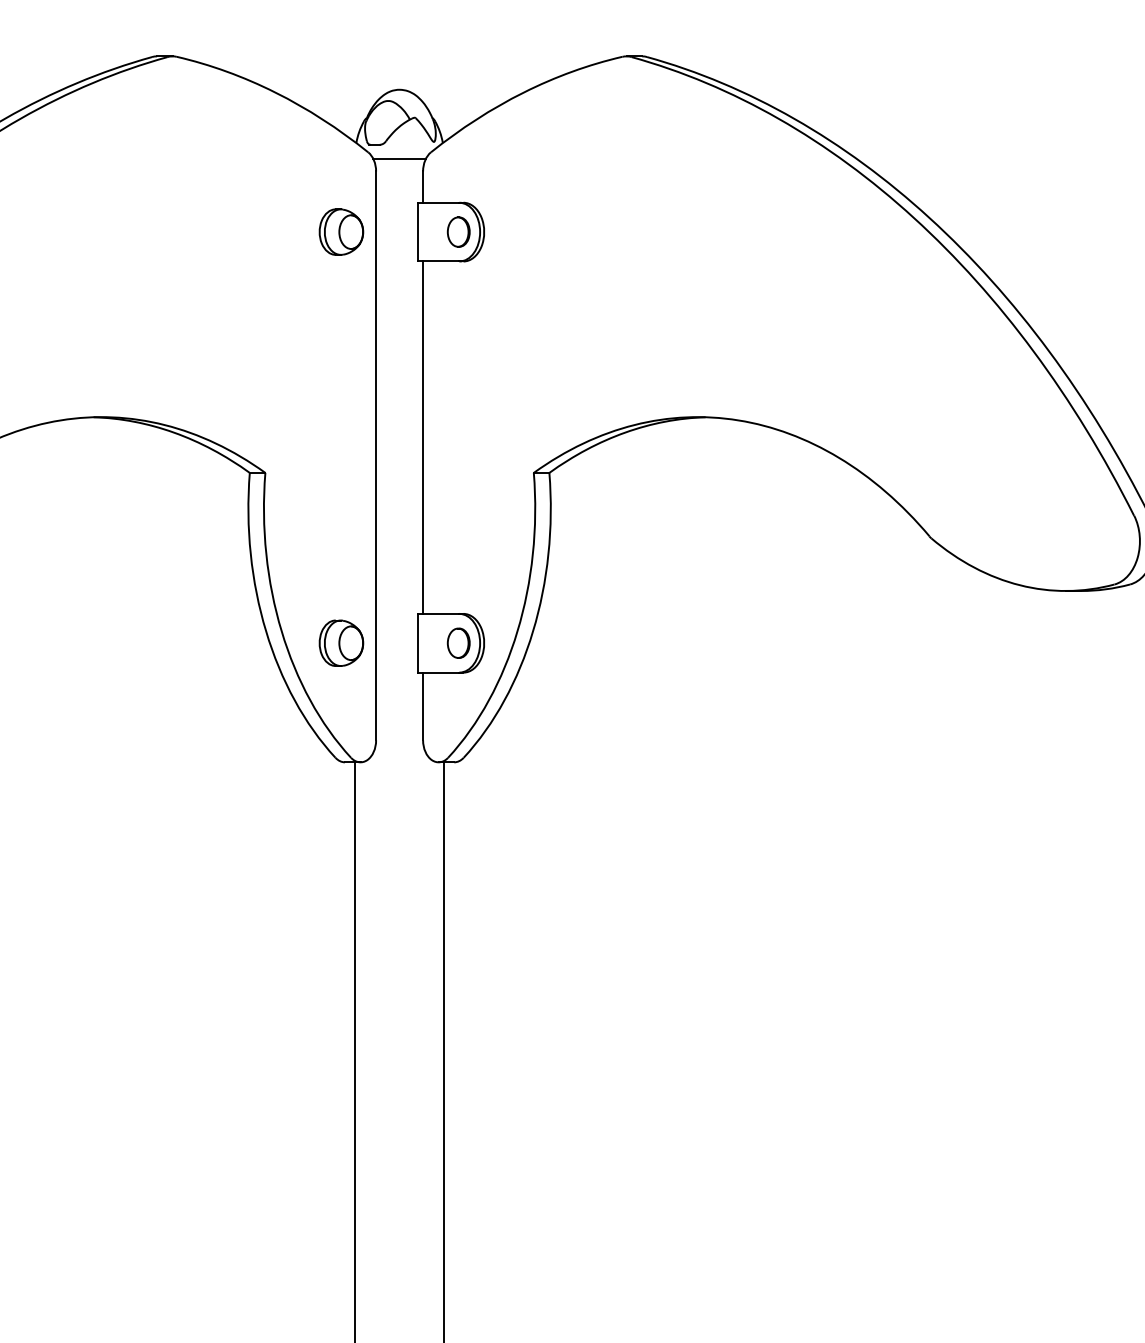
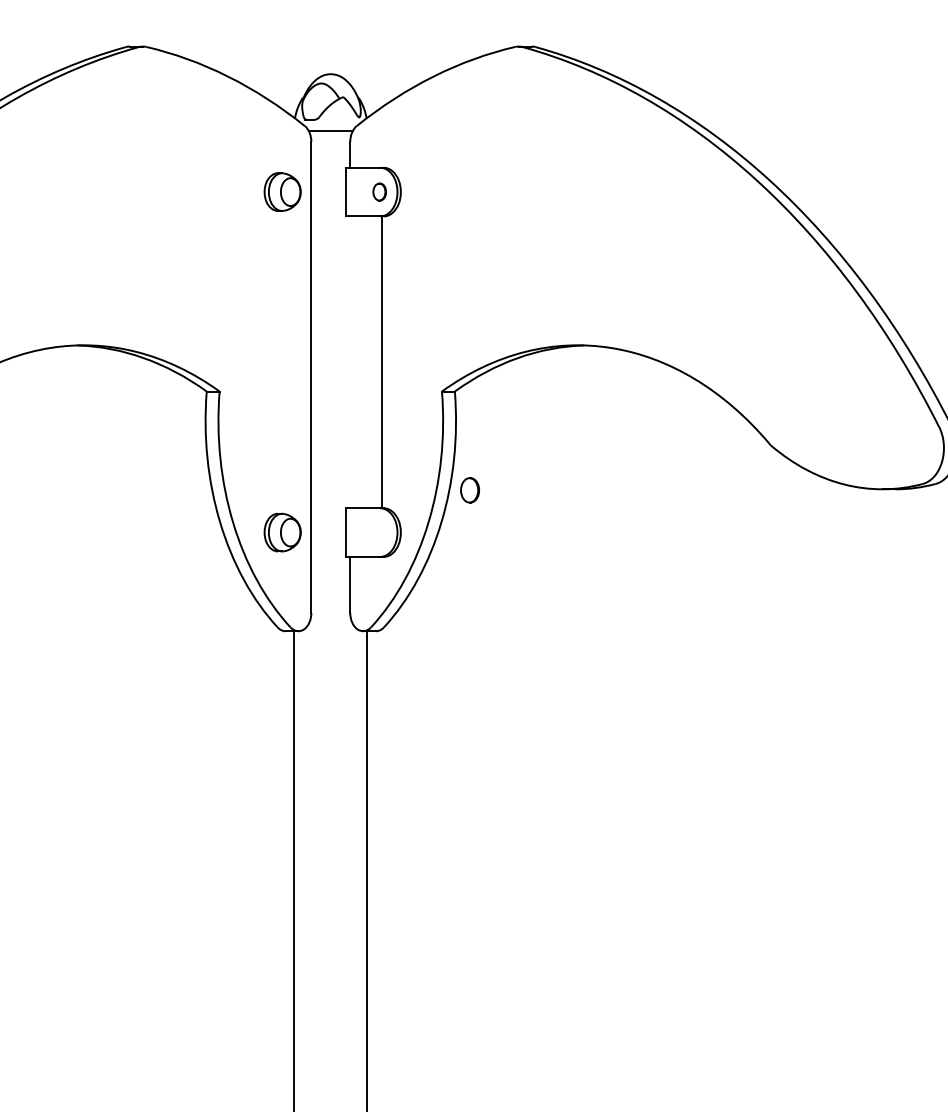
part: (458, 231) -> (379, 191), size x0.7
line: (423, 437) -> (382, 362), moved
part: (458, 642) -> (469, 489), moved

